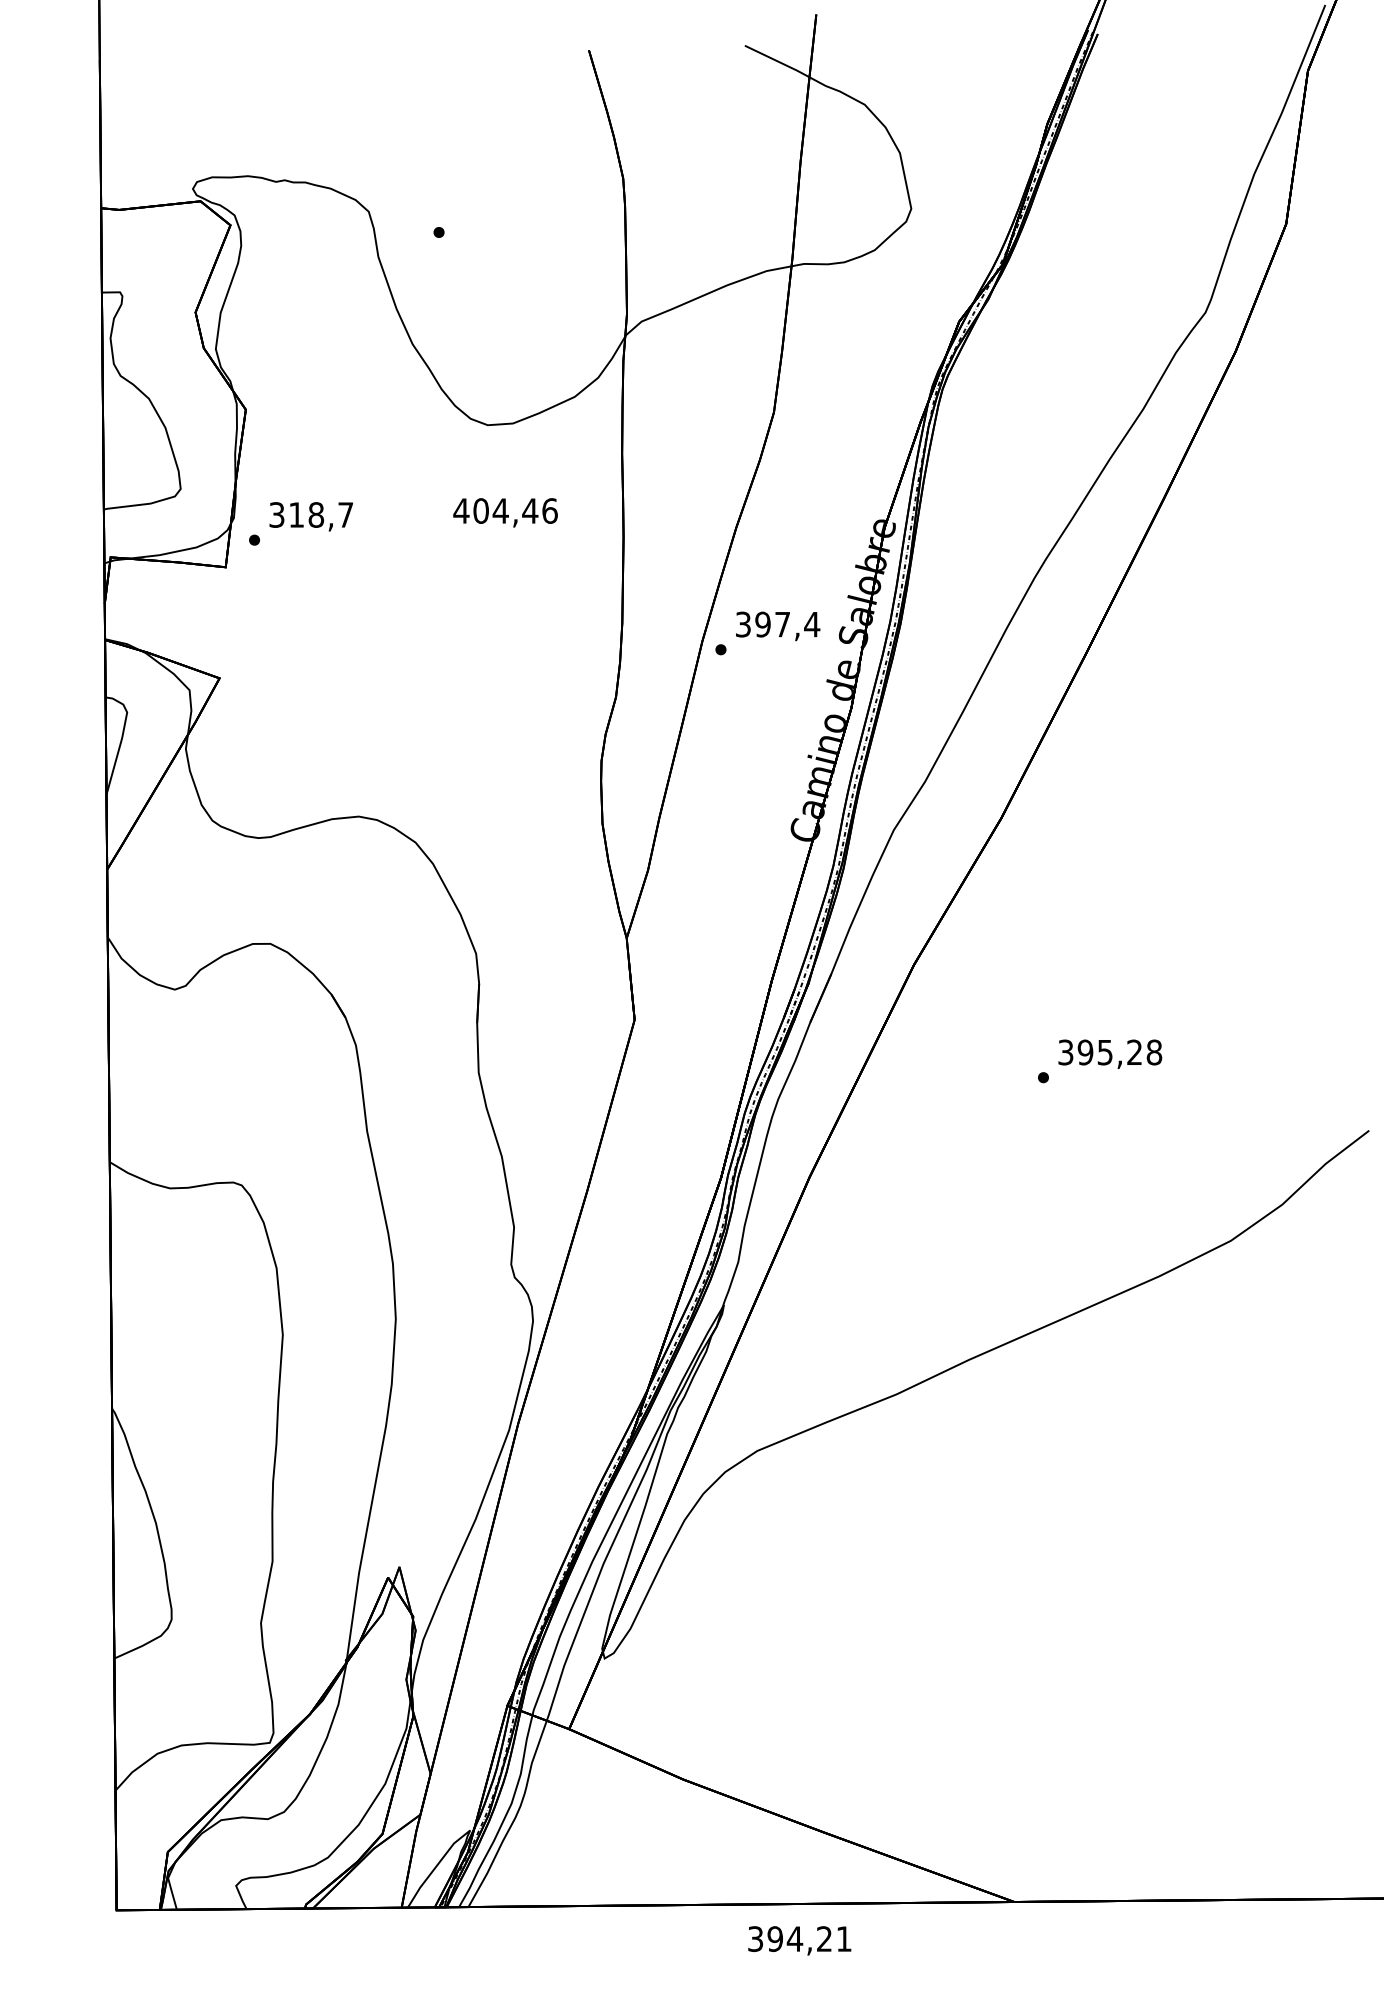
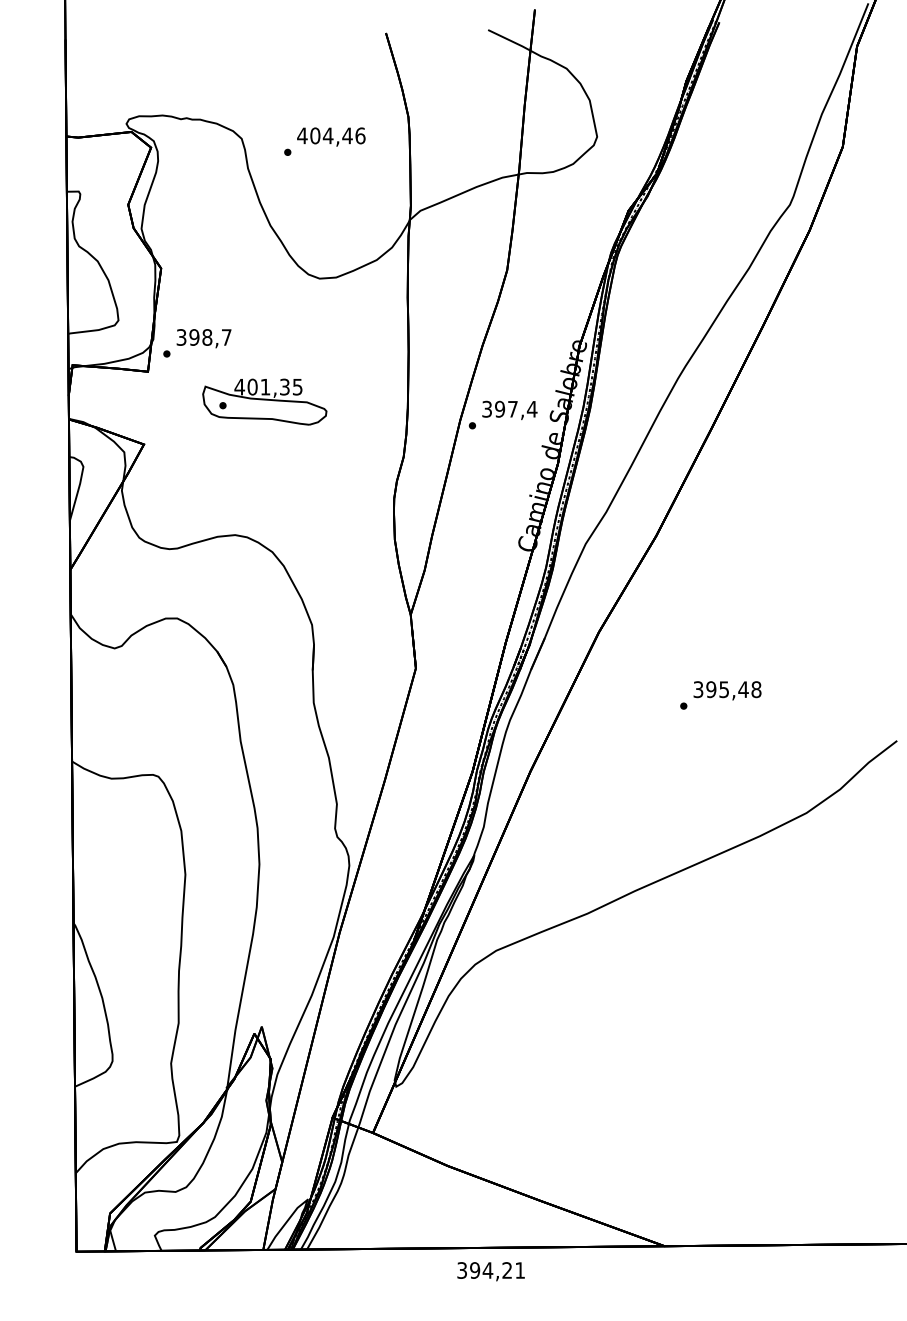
text: (505, 511) -> (331, 136), moved
text: (296, 515) -> (194, 337), 318,7 -> 398,7
part: (403, 612) -> (264, 401), added
text: (1134, 1052) -> (743, 689), 395,28 -> 395,48
text: (798, 1940) -> (490, 1271), moved

